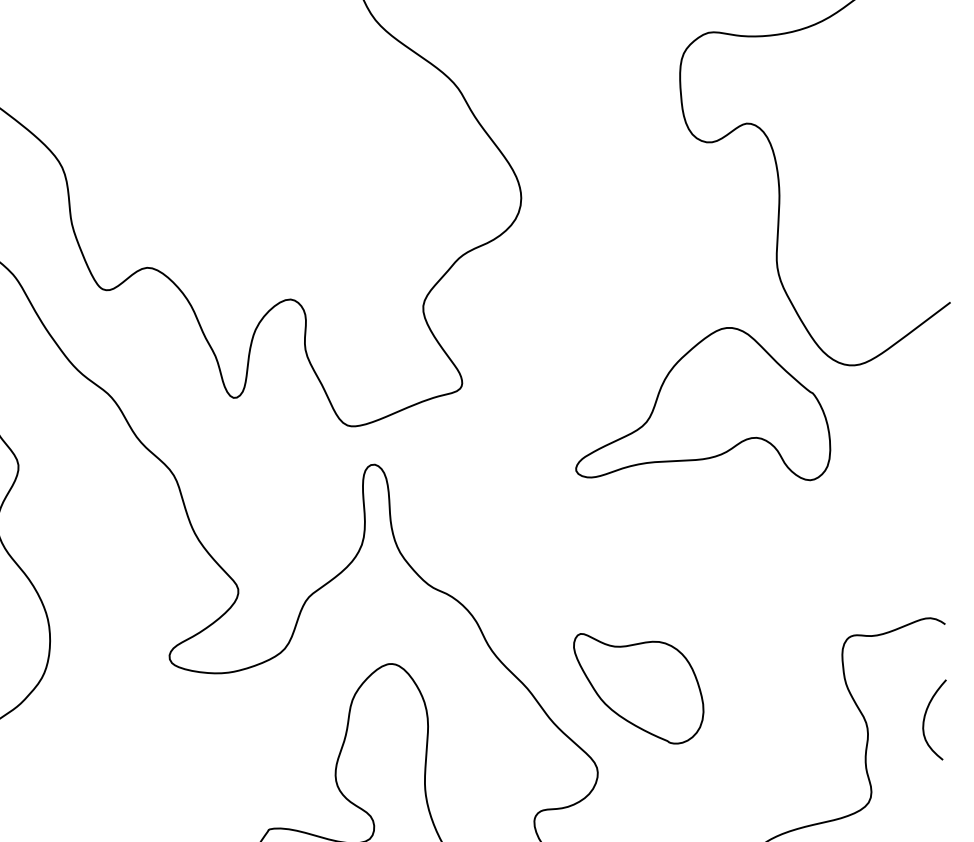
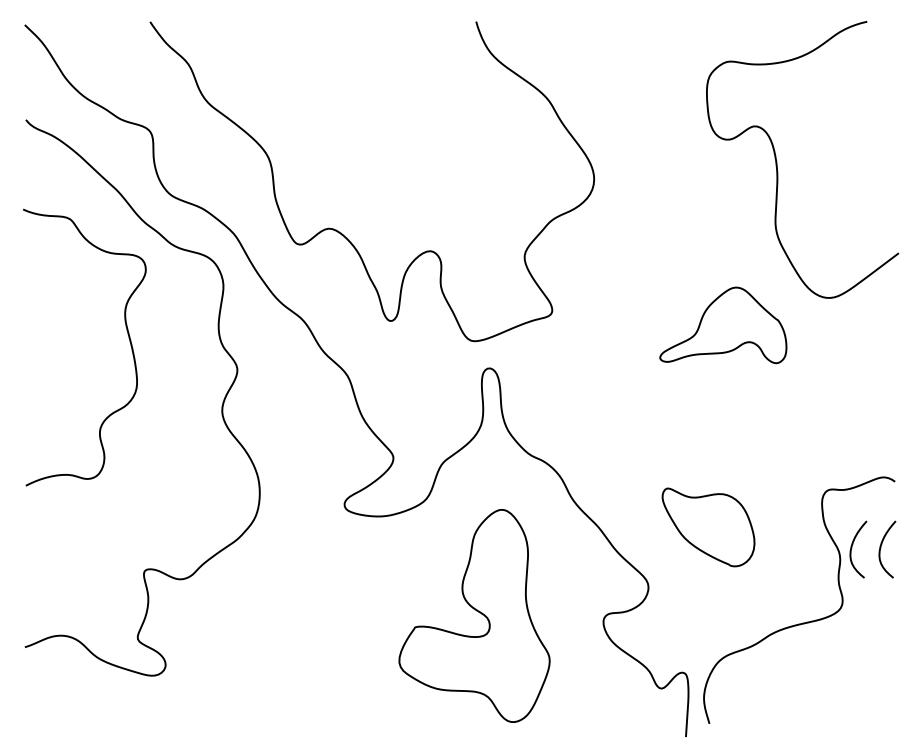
part: (703, 404) -> (723, 325), size x0.7
part: (638, 688) -> (708, 527), moved
curve: (885, 718) -> (852, 548), added

